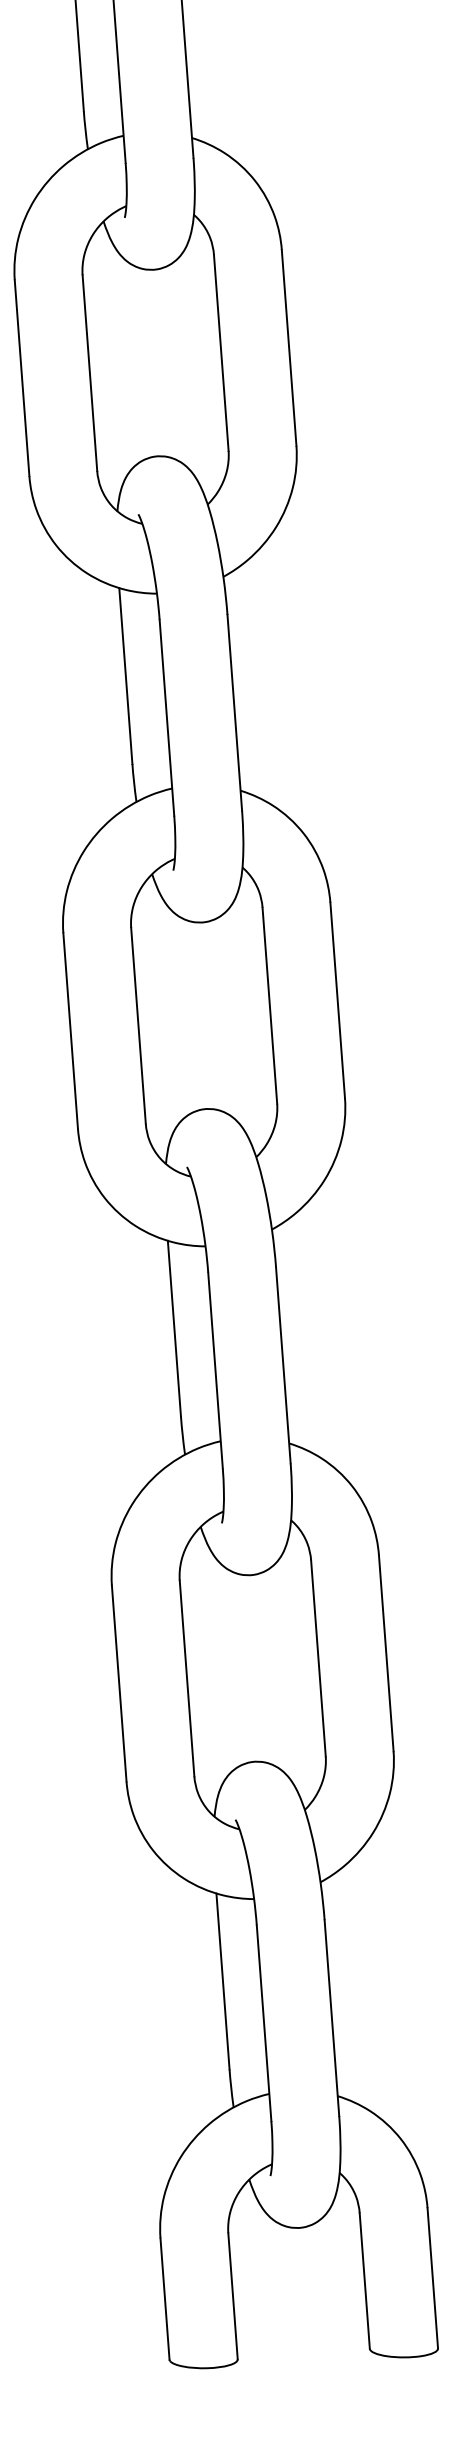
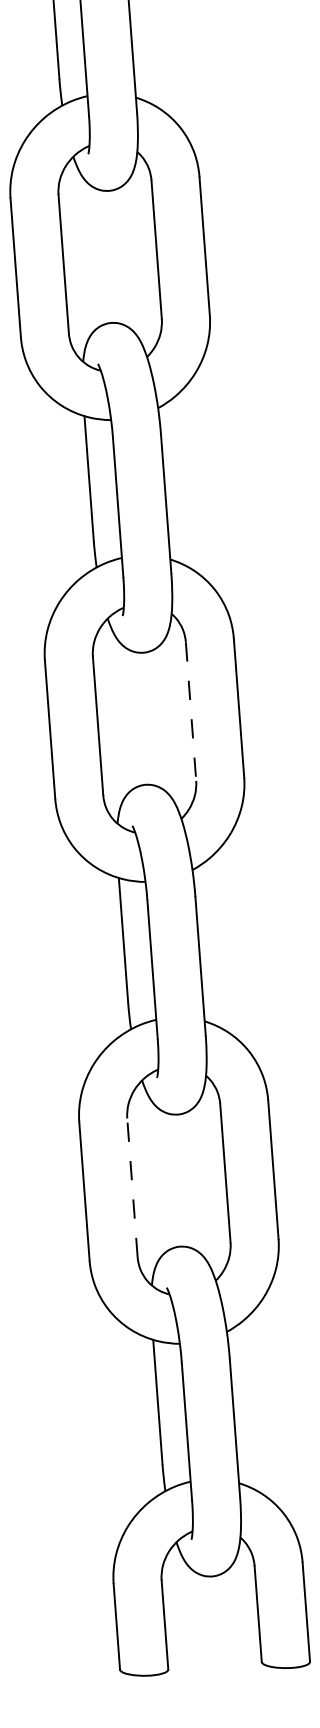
line: (269, 1006) -> (190, 712), solid -> dashed
line: (187, 1678) -> (132, 1187), solid -> dashed

